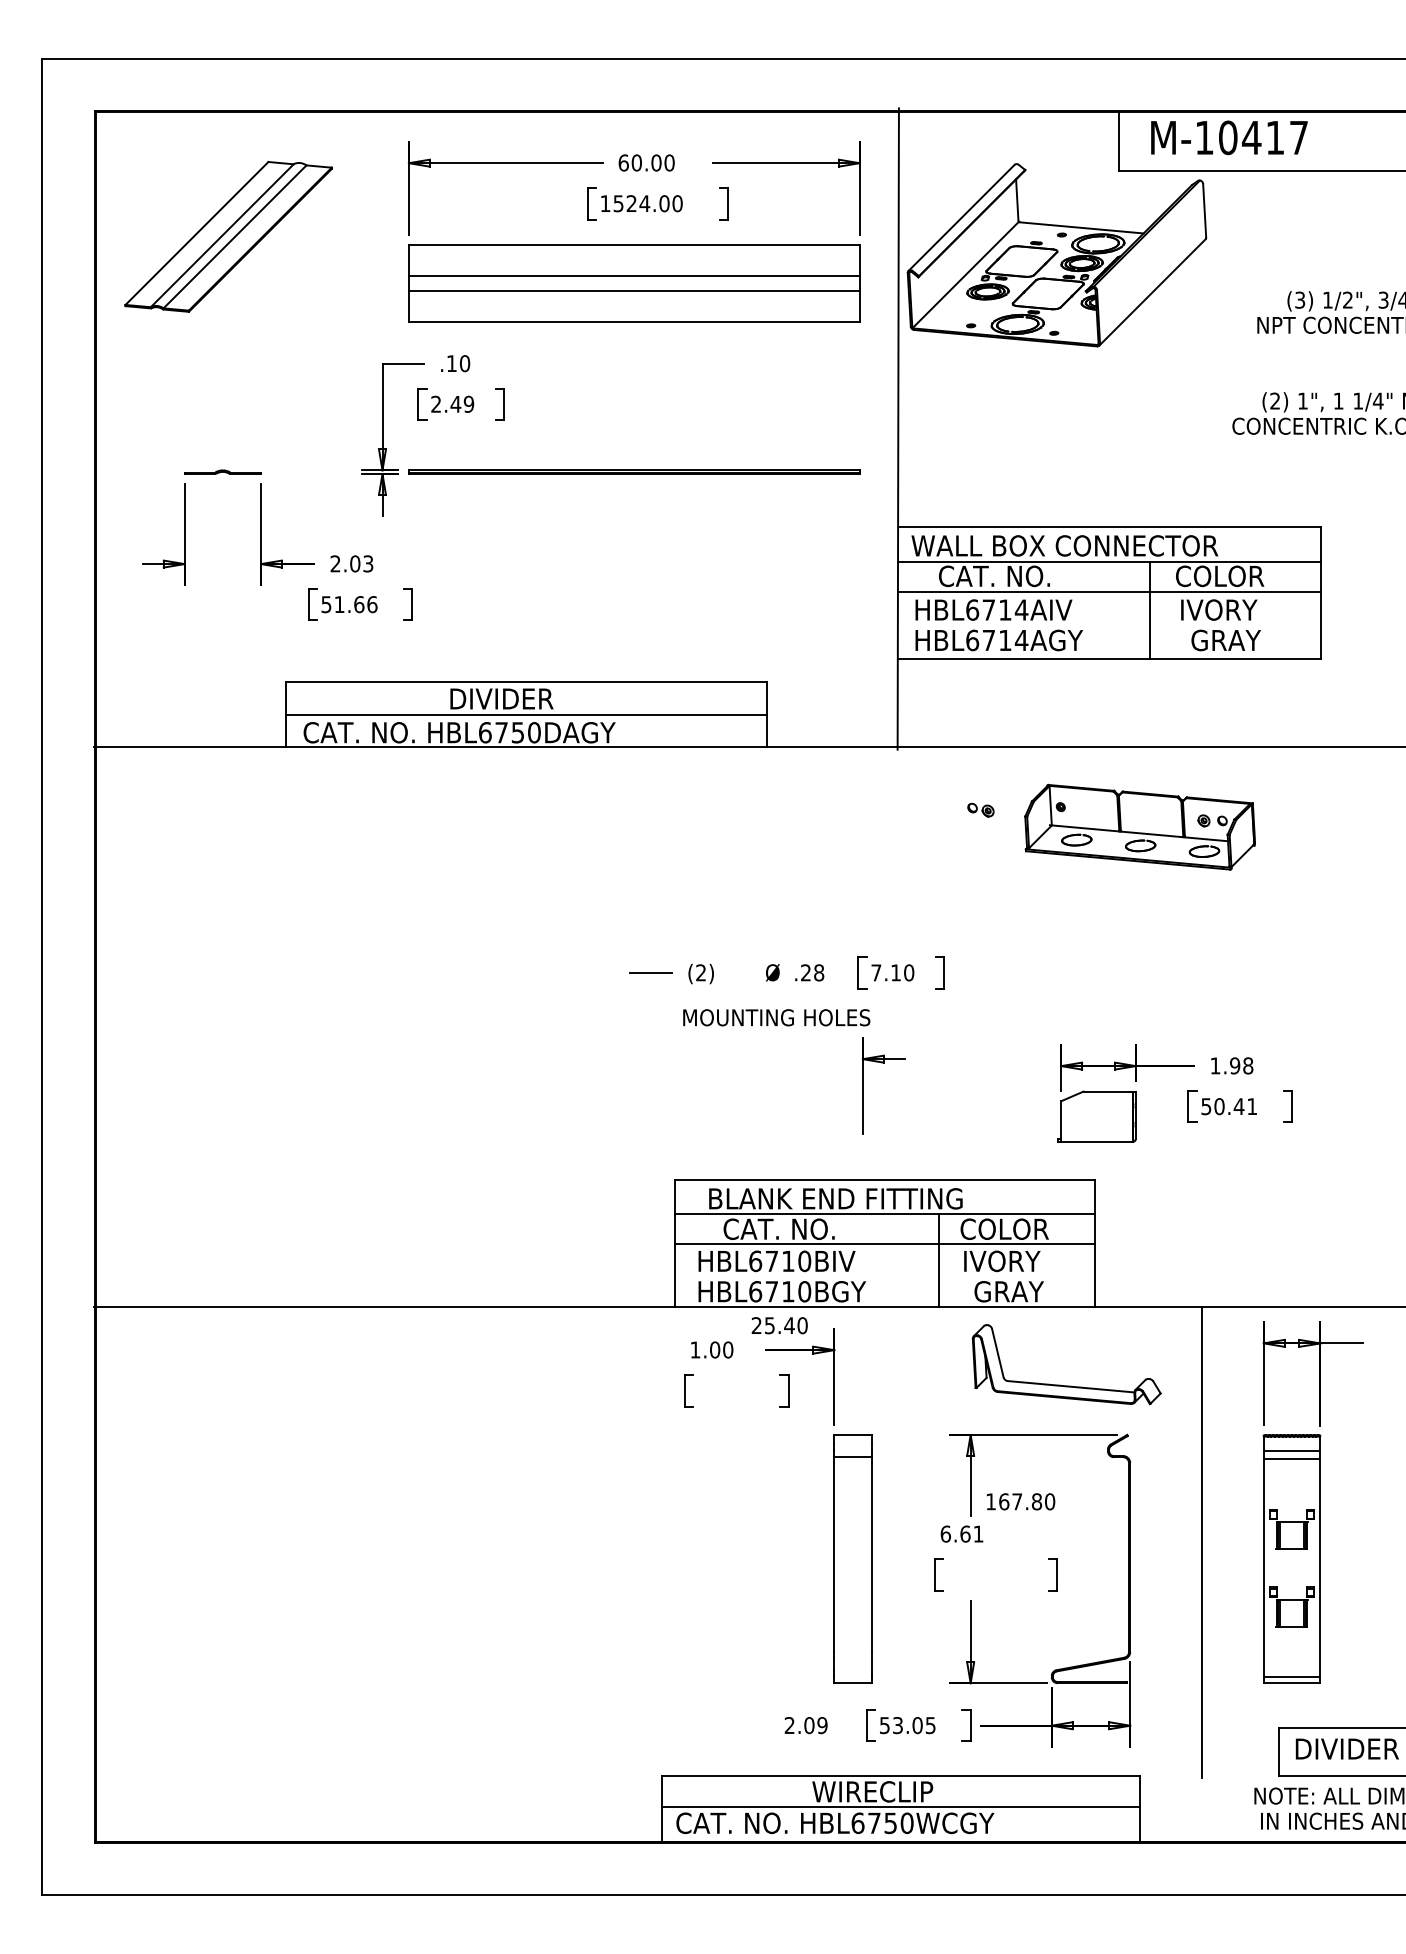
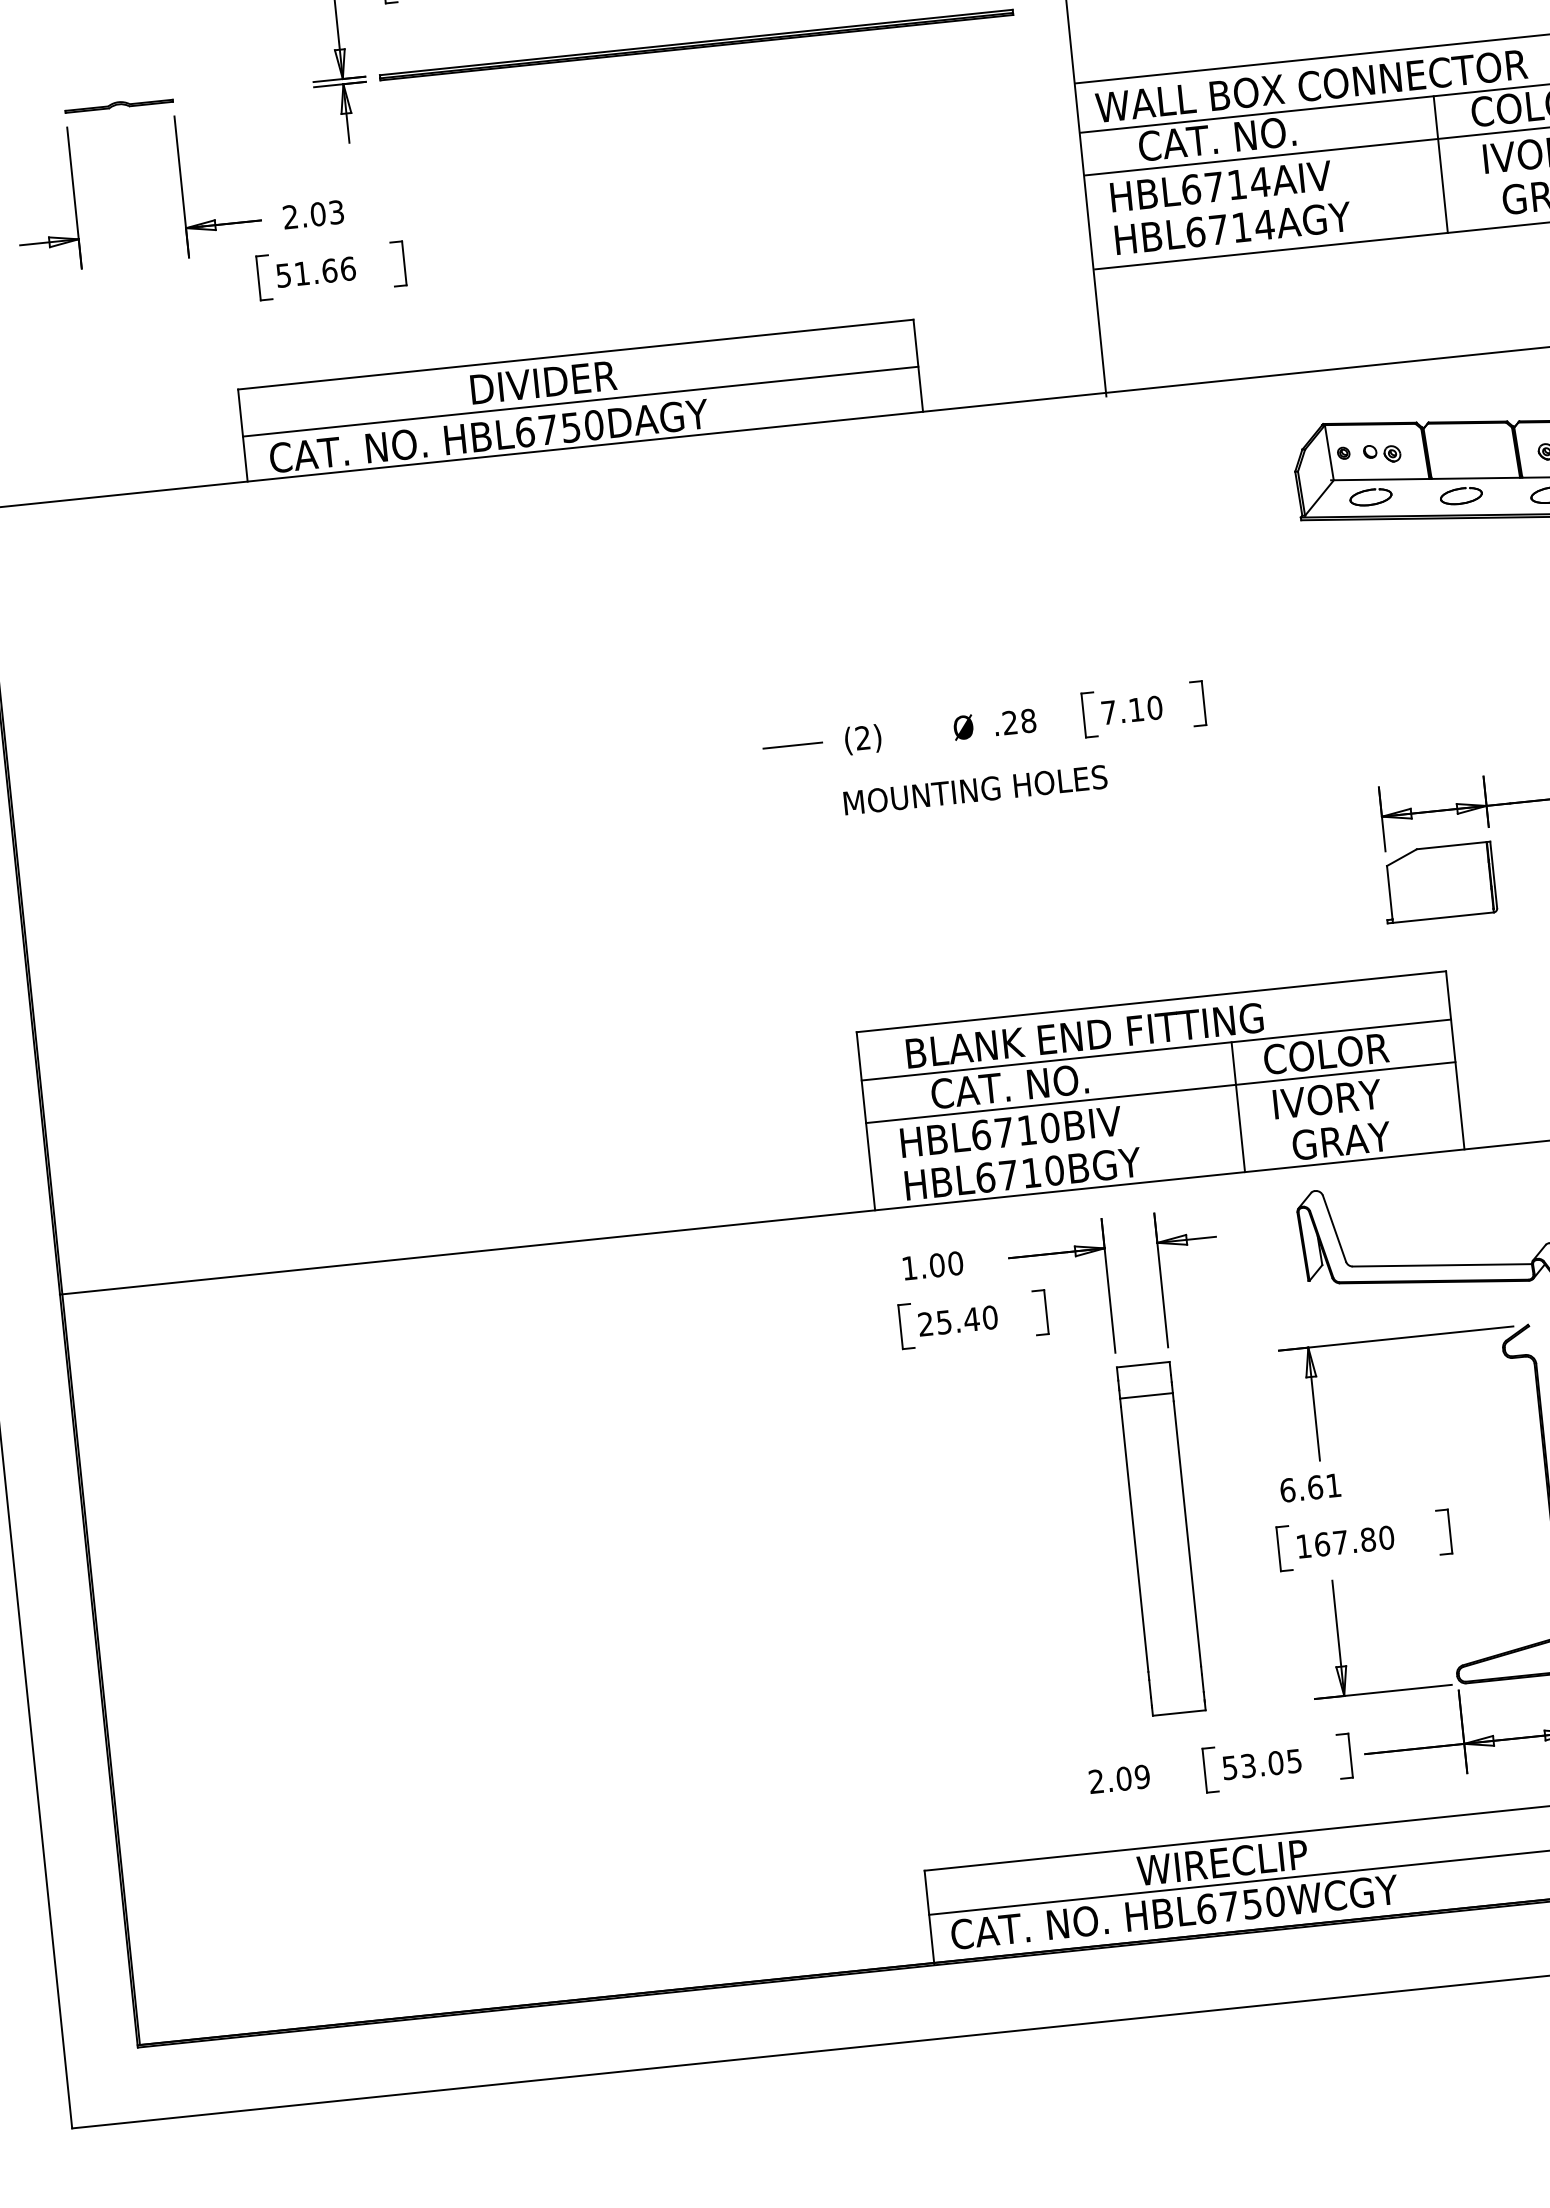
part: (980, 809) -> (1381, 452), moved
part: (863, 1085) -> (1162, 1279), moved
text: (779, 1325) -> (957, 1320), moved
text: (1020, 1501) -> (1345, 1541), moved

